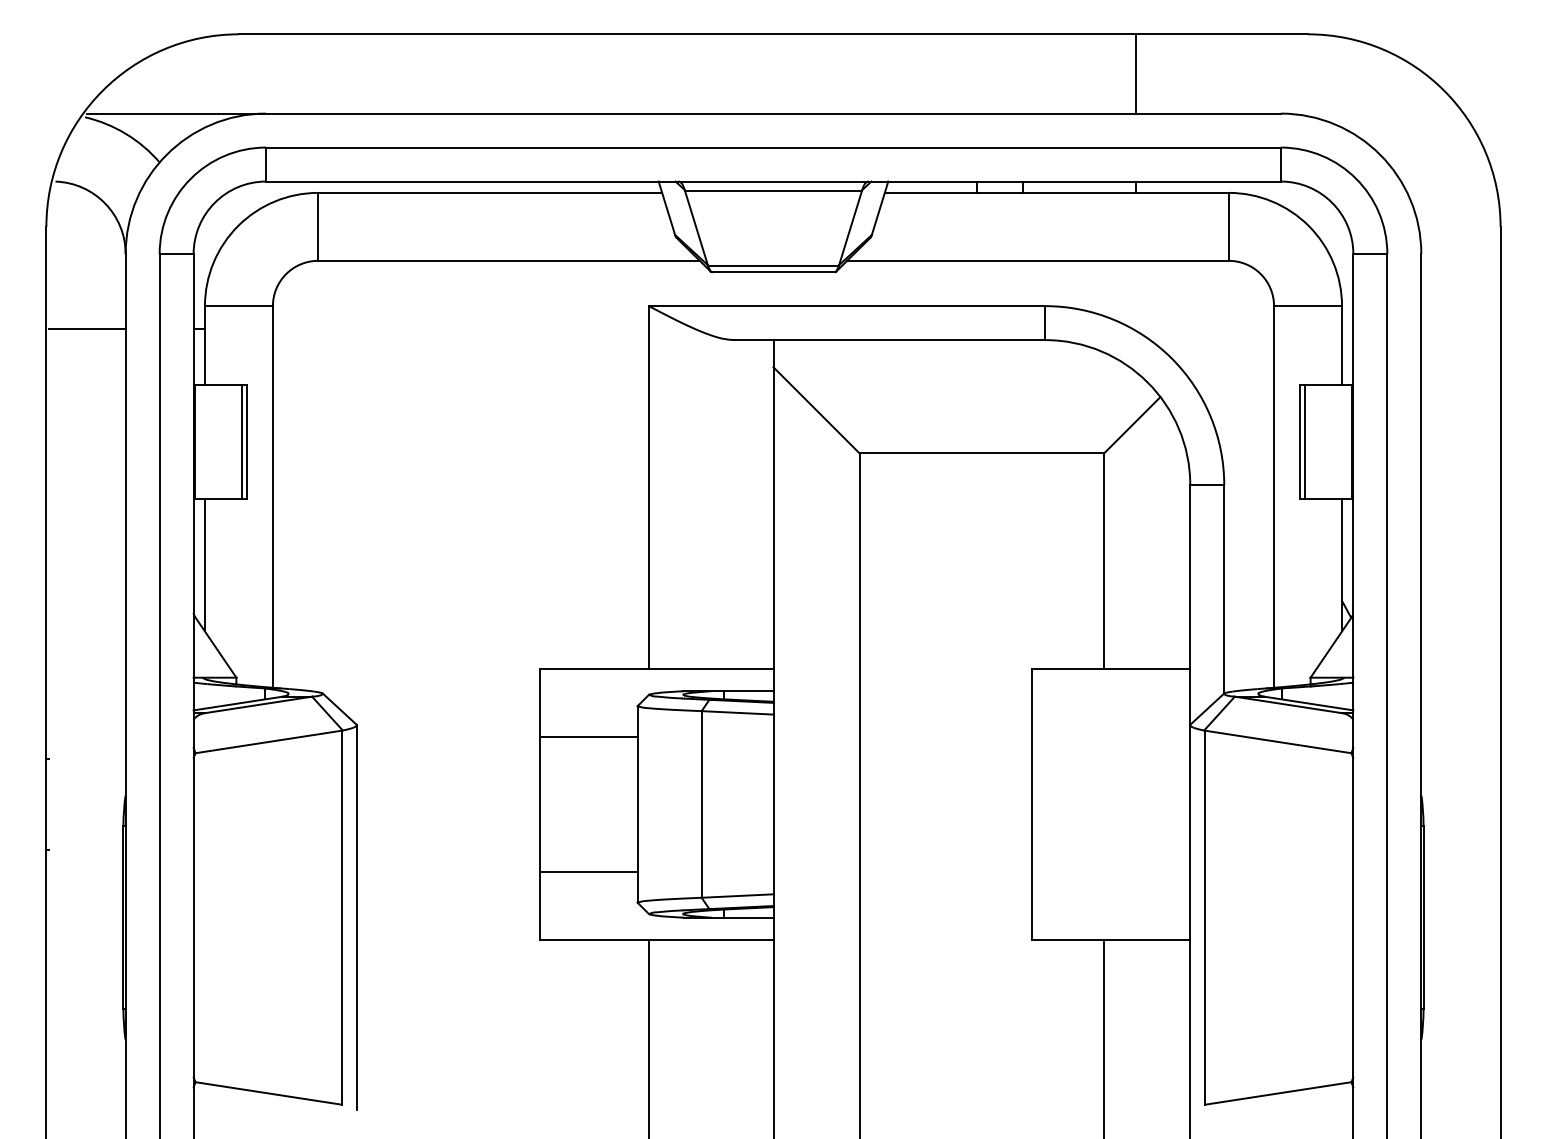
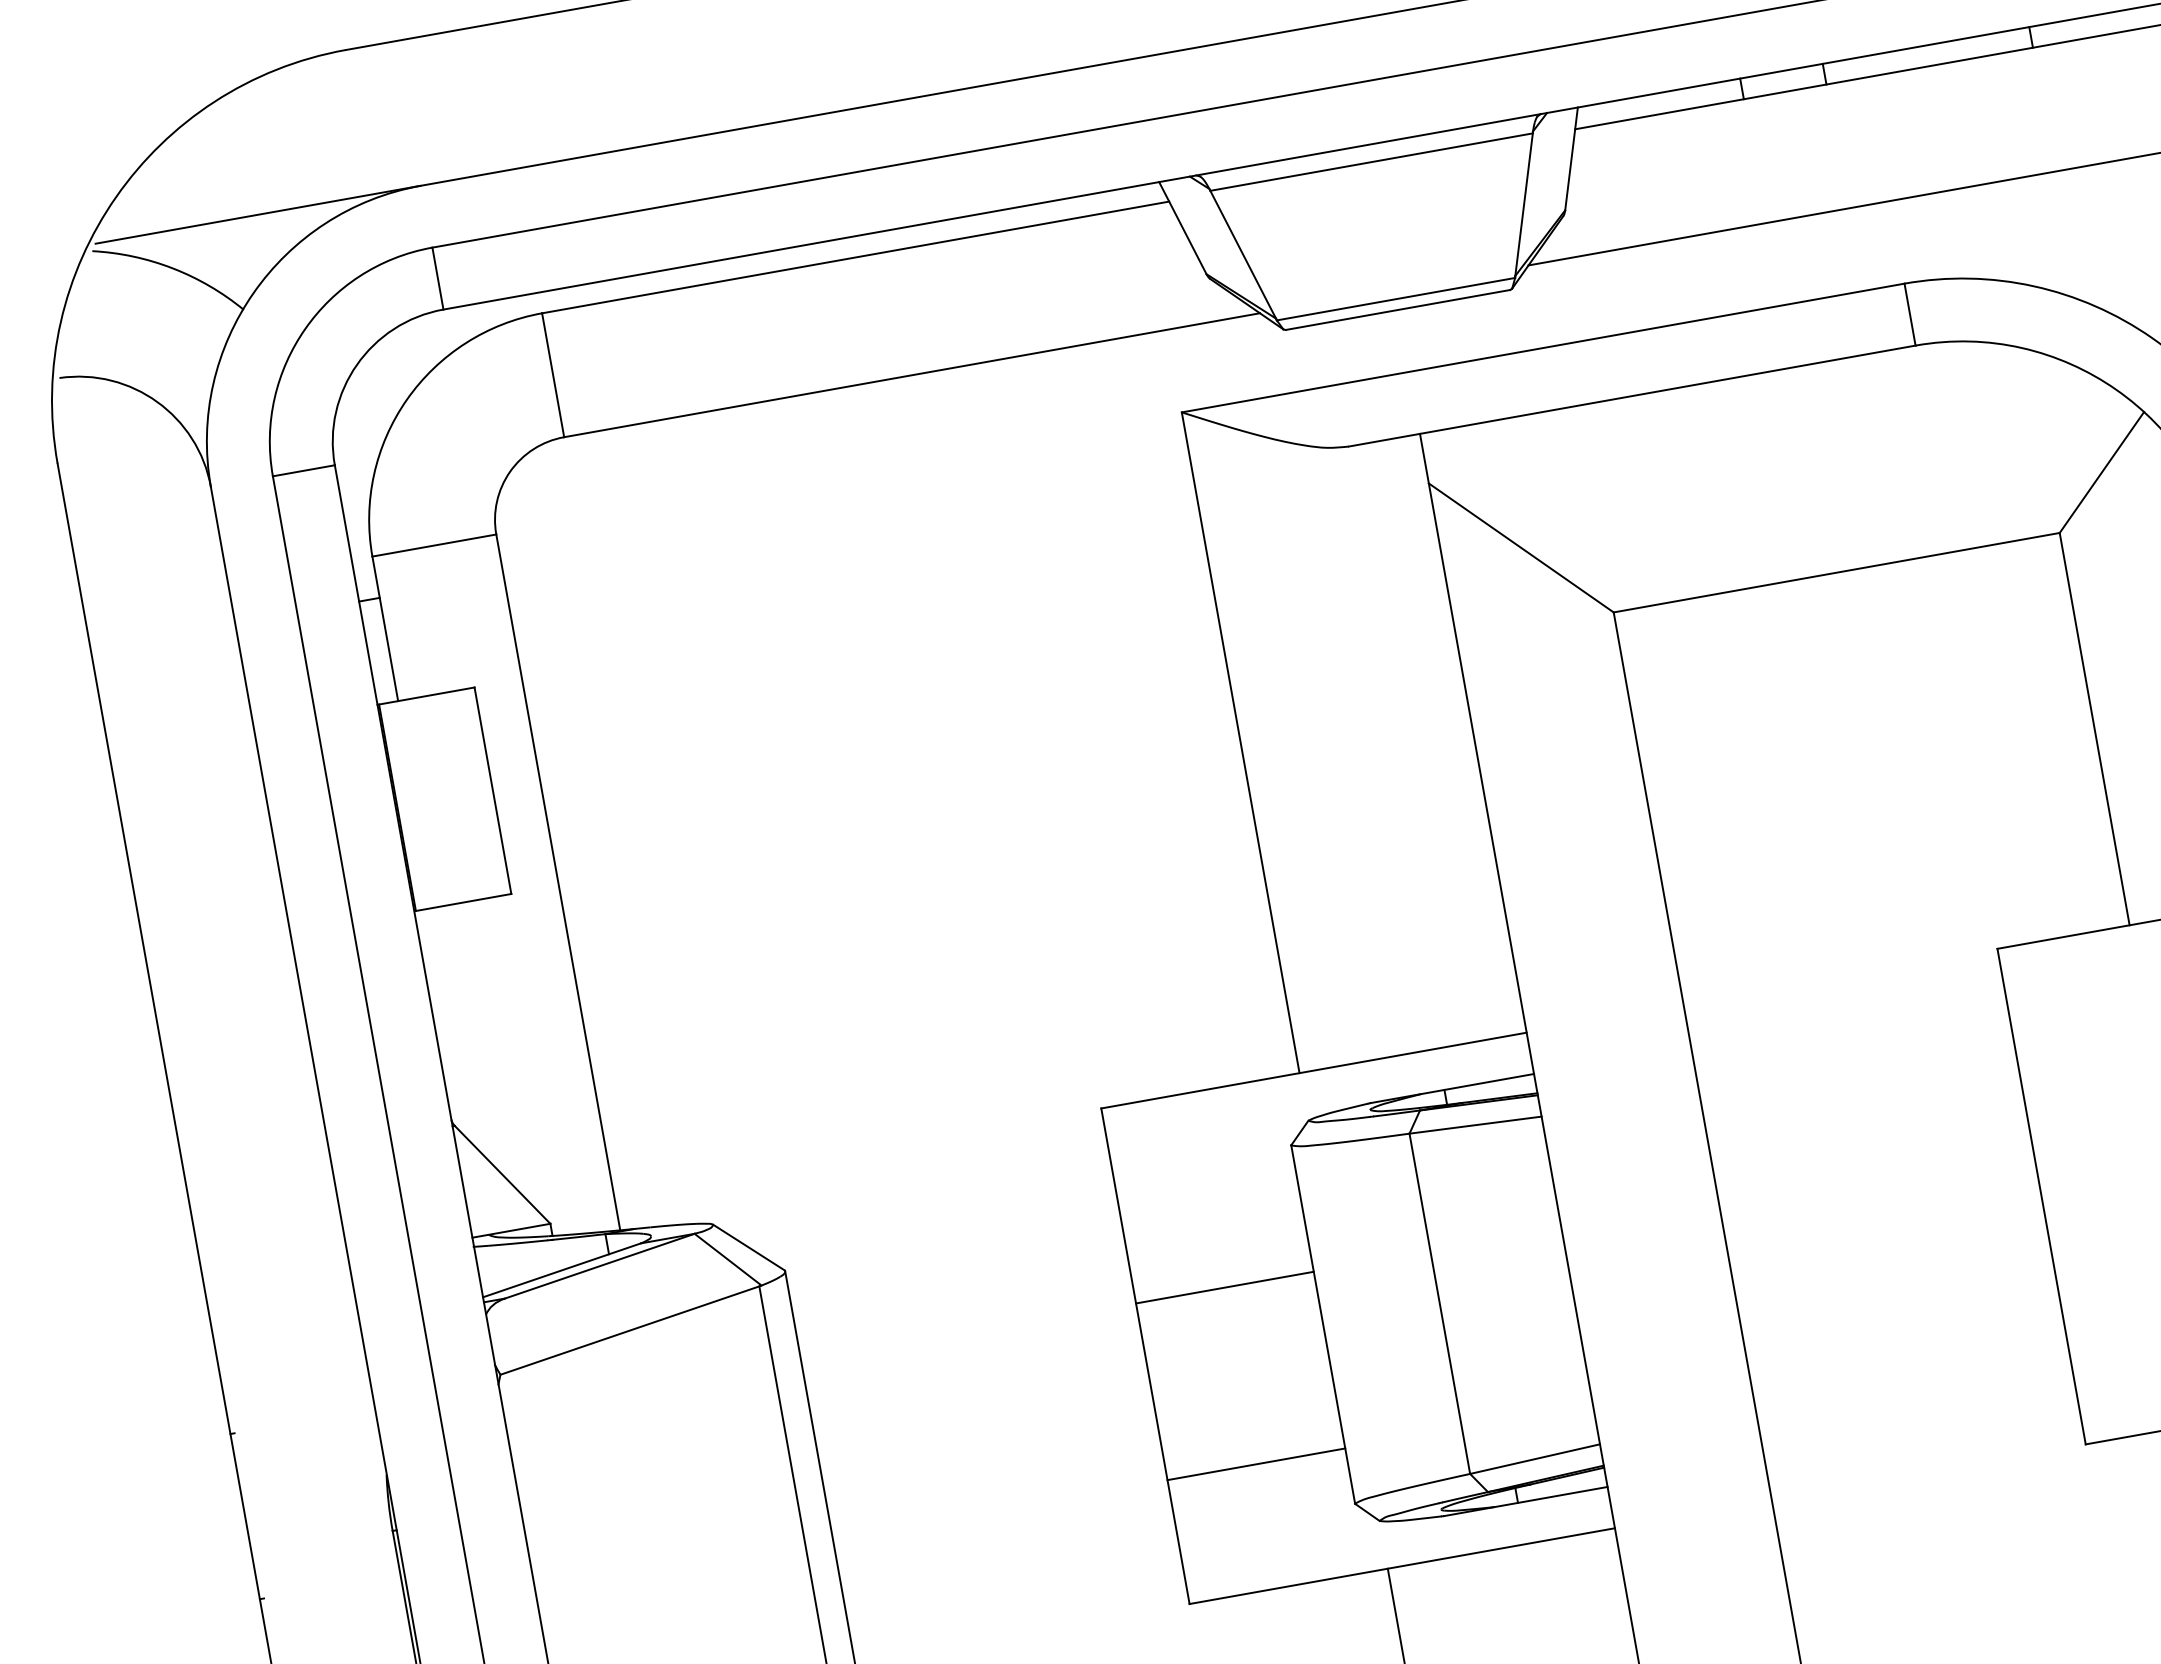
line: (86, 328) -> (163, 635), removed
line: (241, 441) -> (482, 791), removed
line: (204, 564) -> (455, 1027), removed
line: (588, 736) -> (1224, 1287), moved

